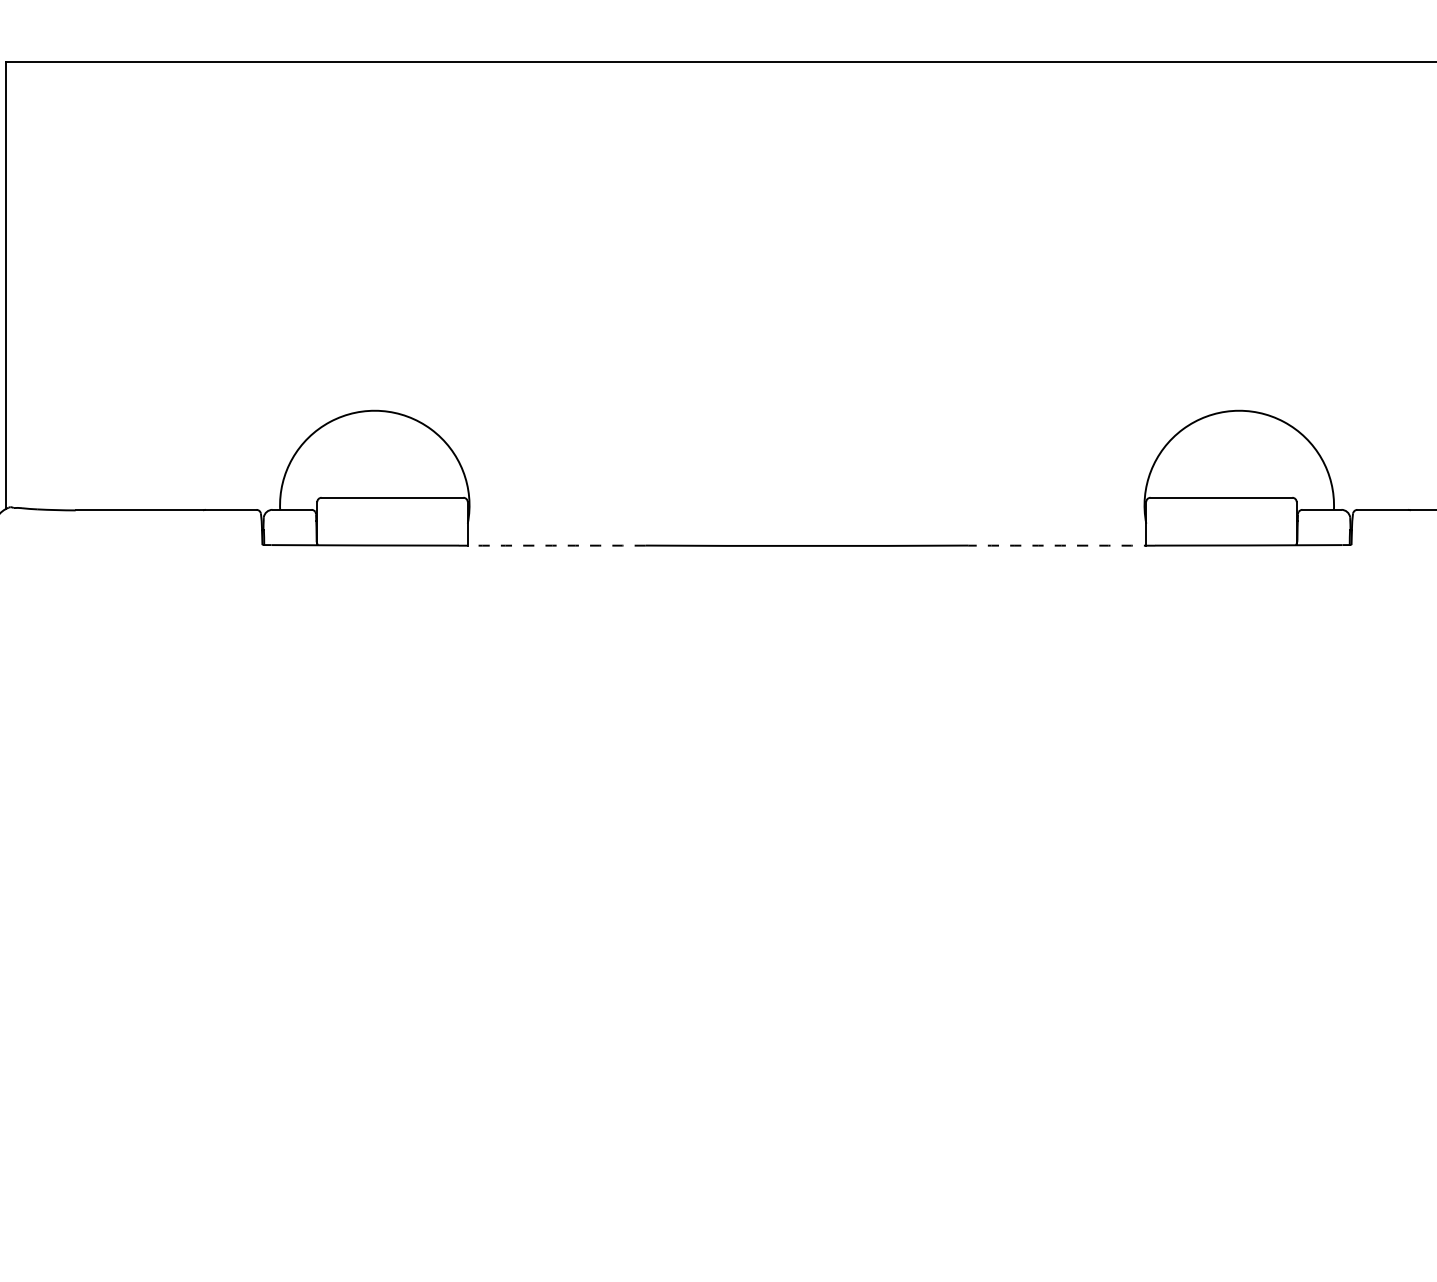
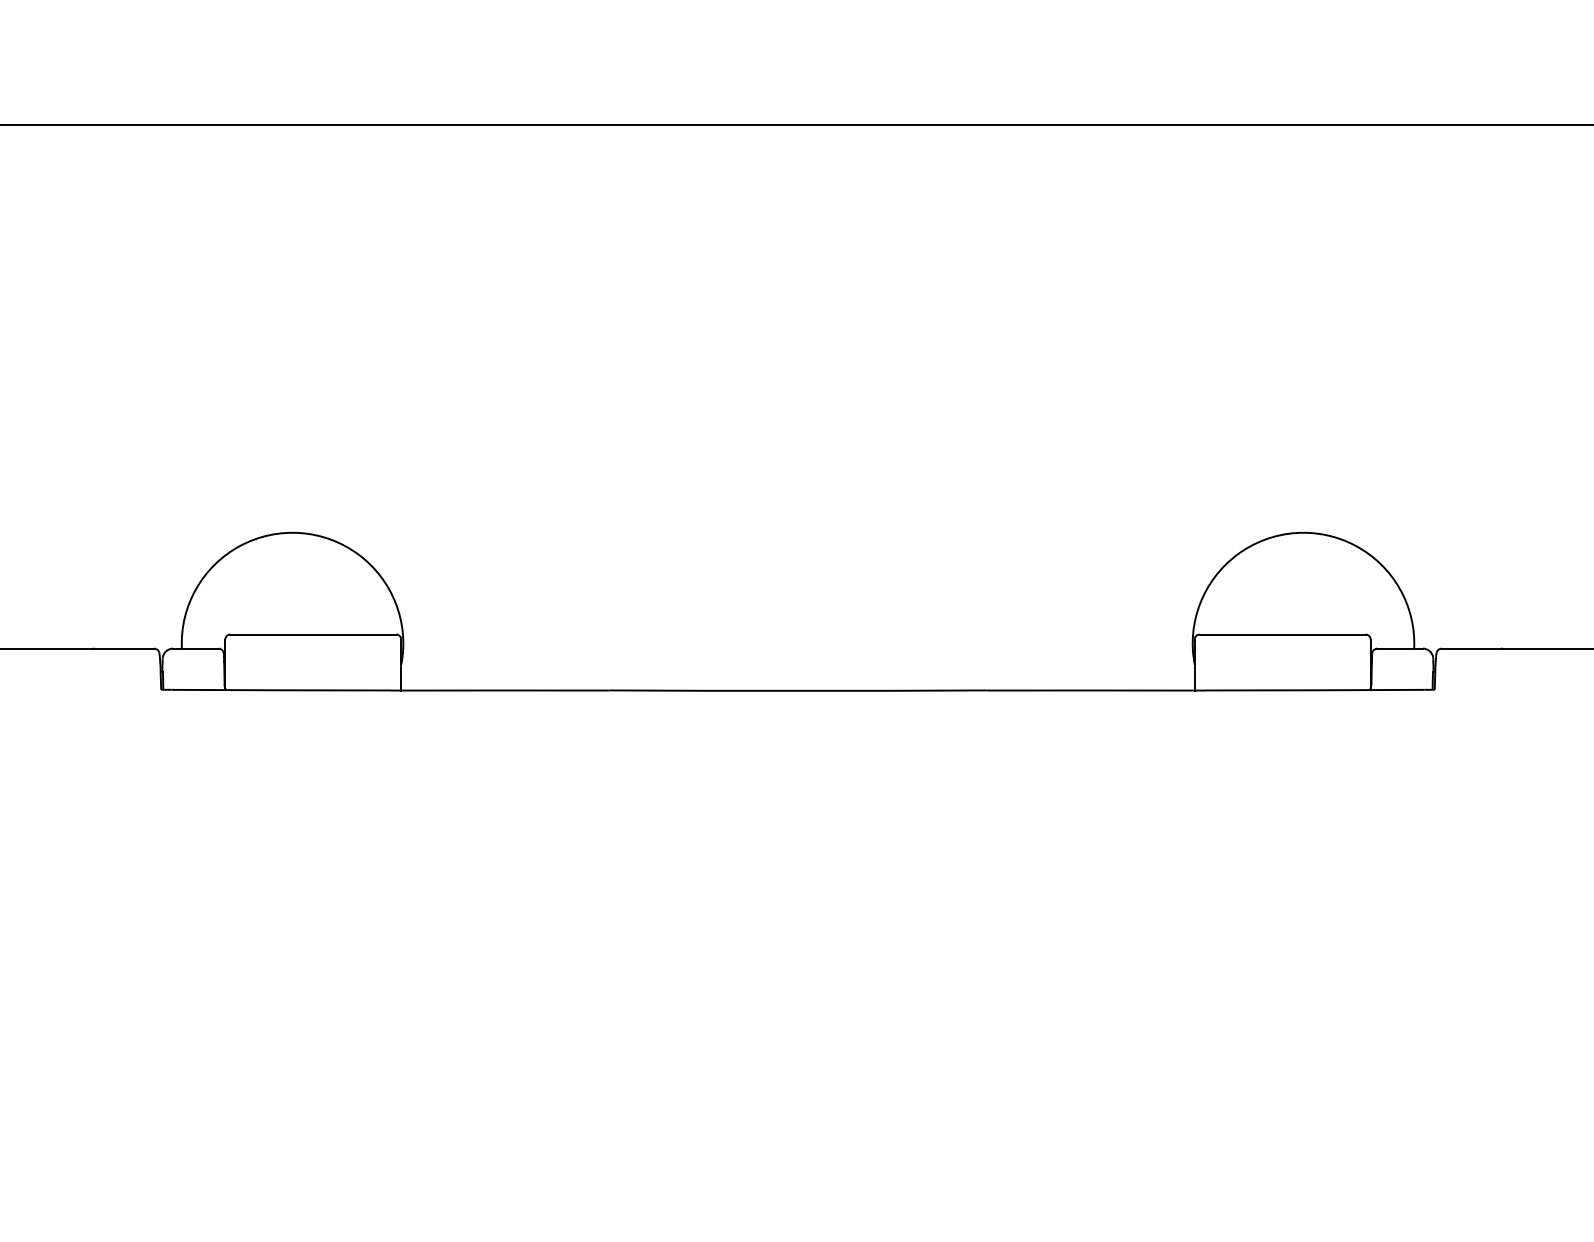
arc: (552, 545) -> (500, 690), dashed -> solid
arc: (1061, 545) -> (1095, 690), dashed -> solid

